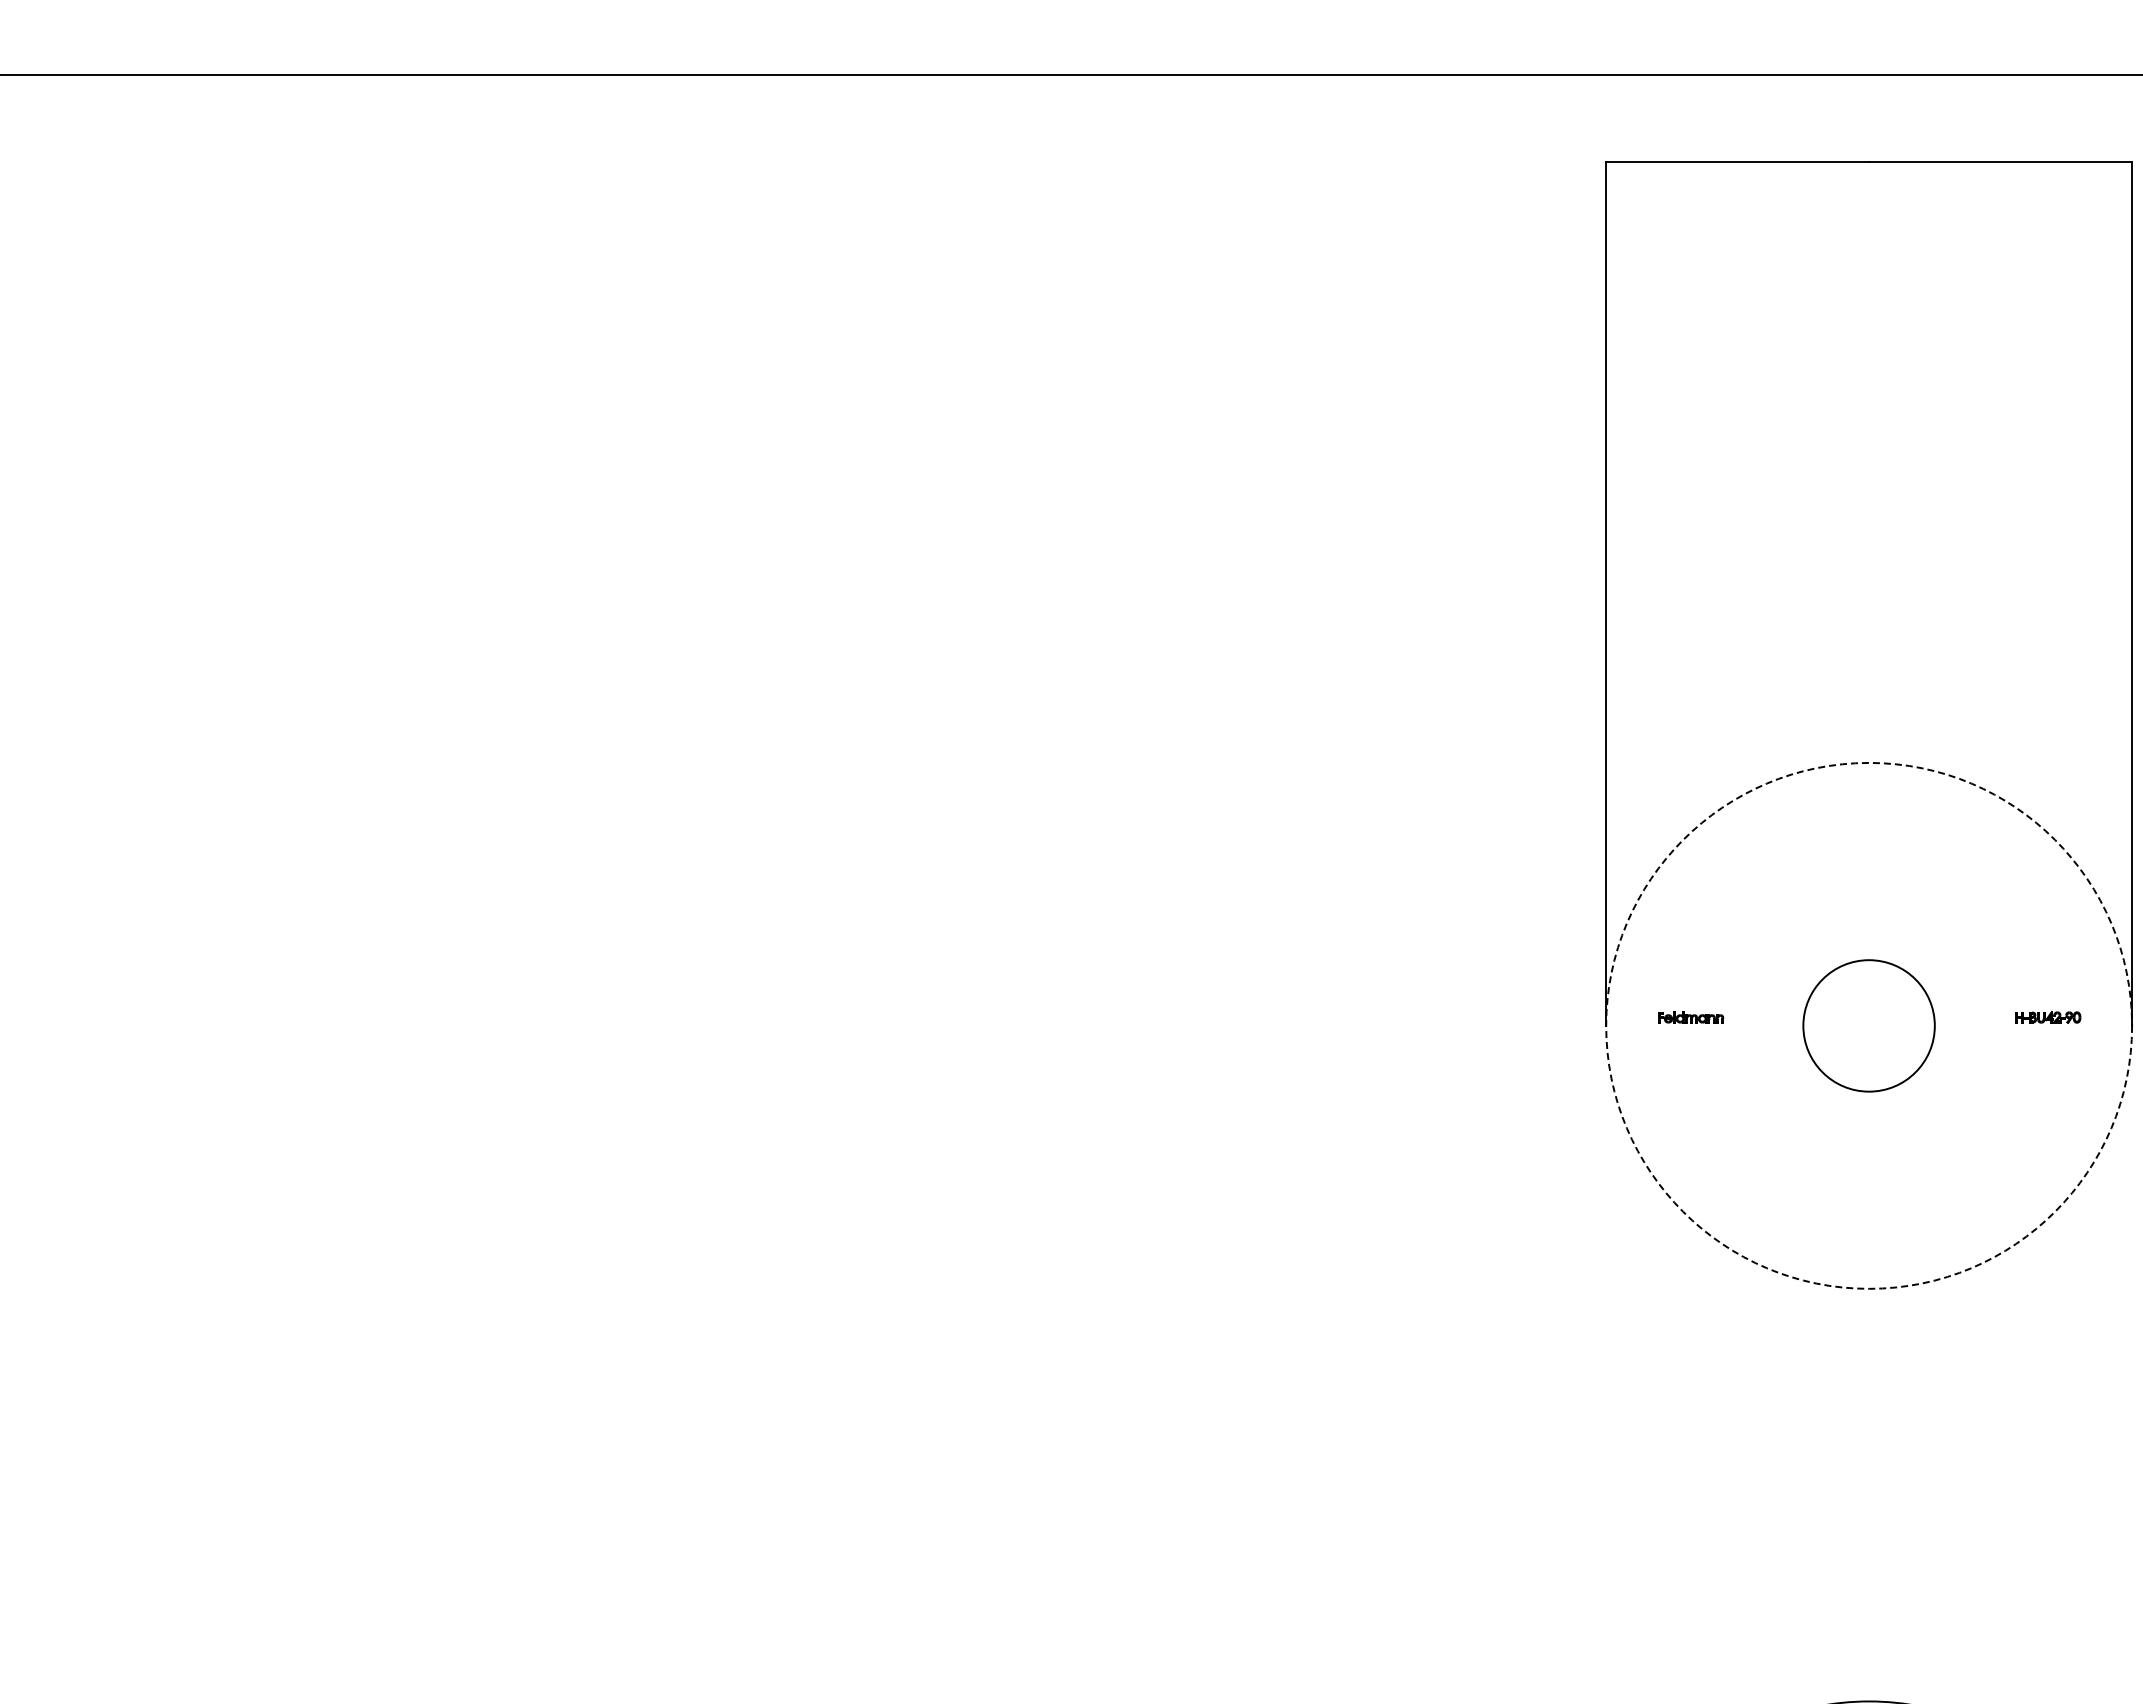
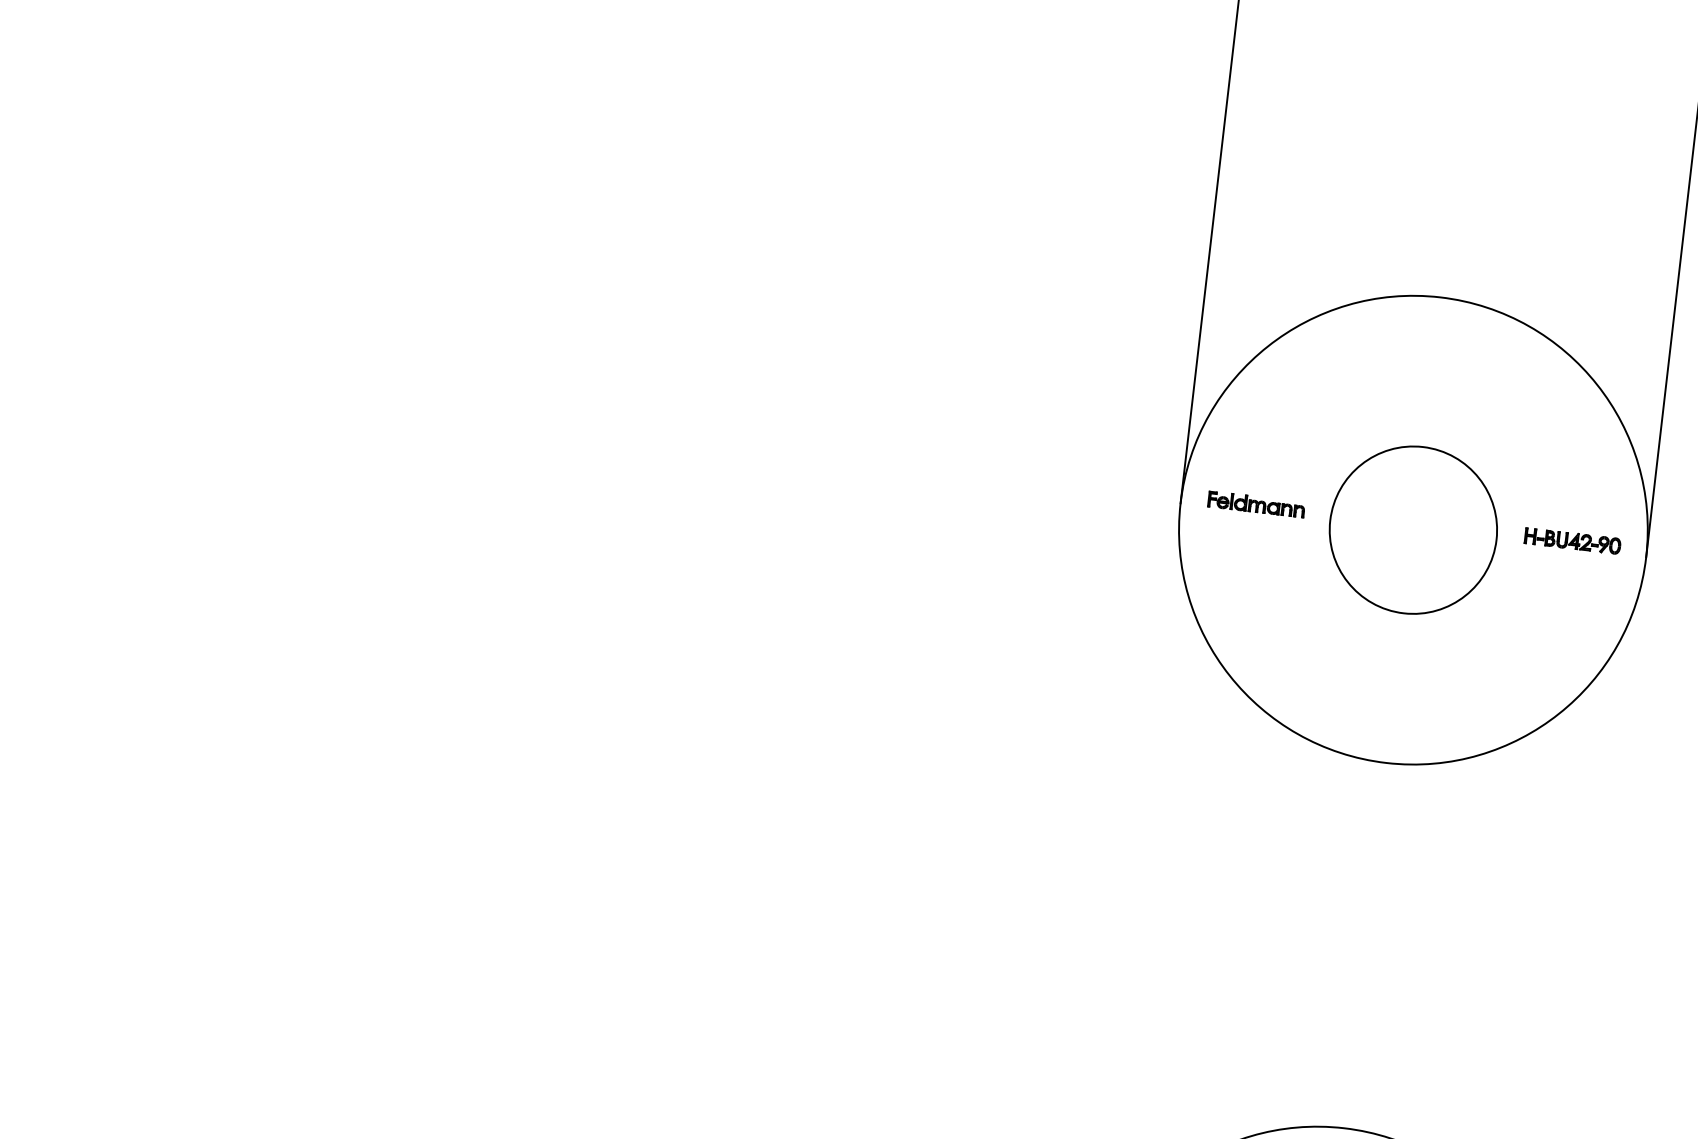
part: (1690, 1017) -> (1256, 504), size x1.67
part: (2048, 1017) -> (1573, 541), size x1.67
circle: (1868, 1025) -> (1412, 529), size x1.43
circle: (1869, 1025) -> (1413, 529), dashed -> solid

